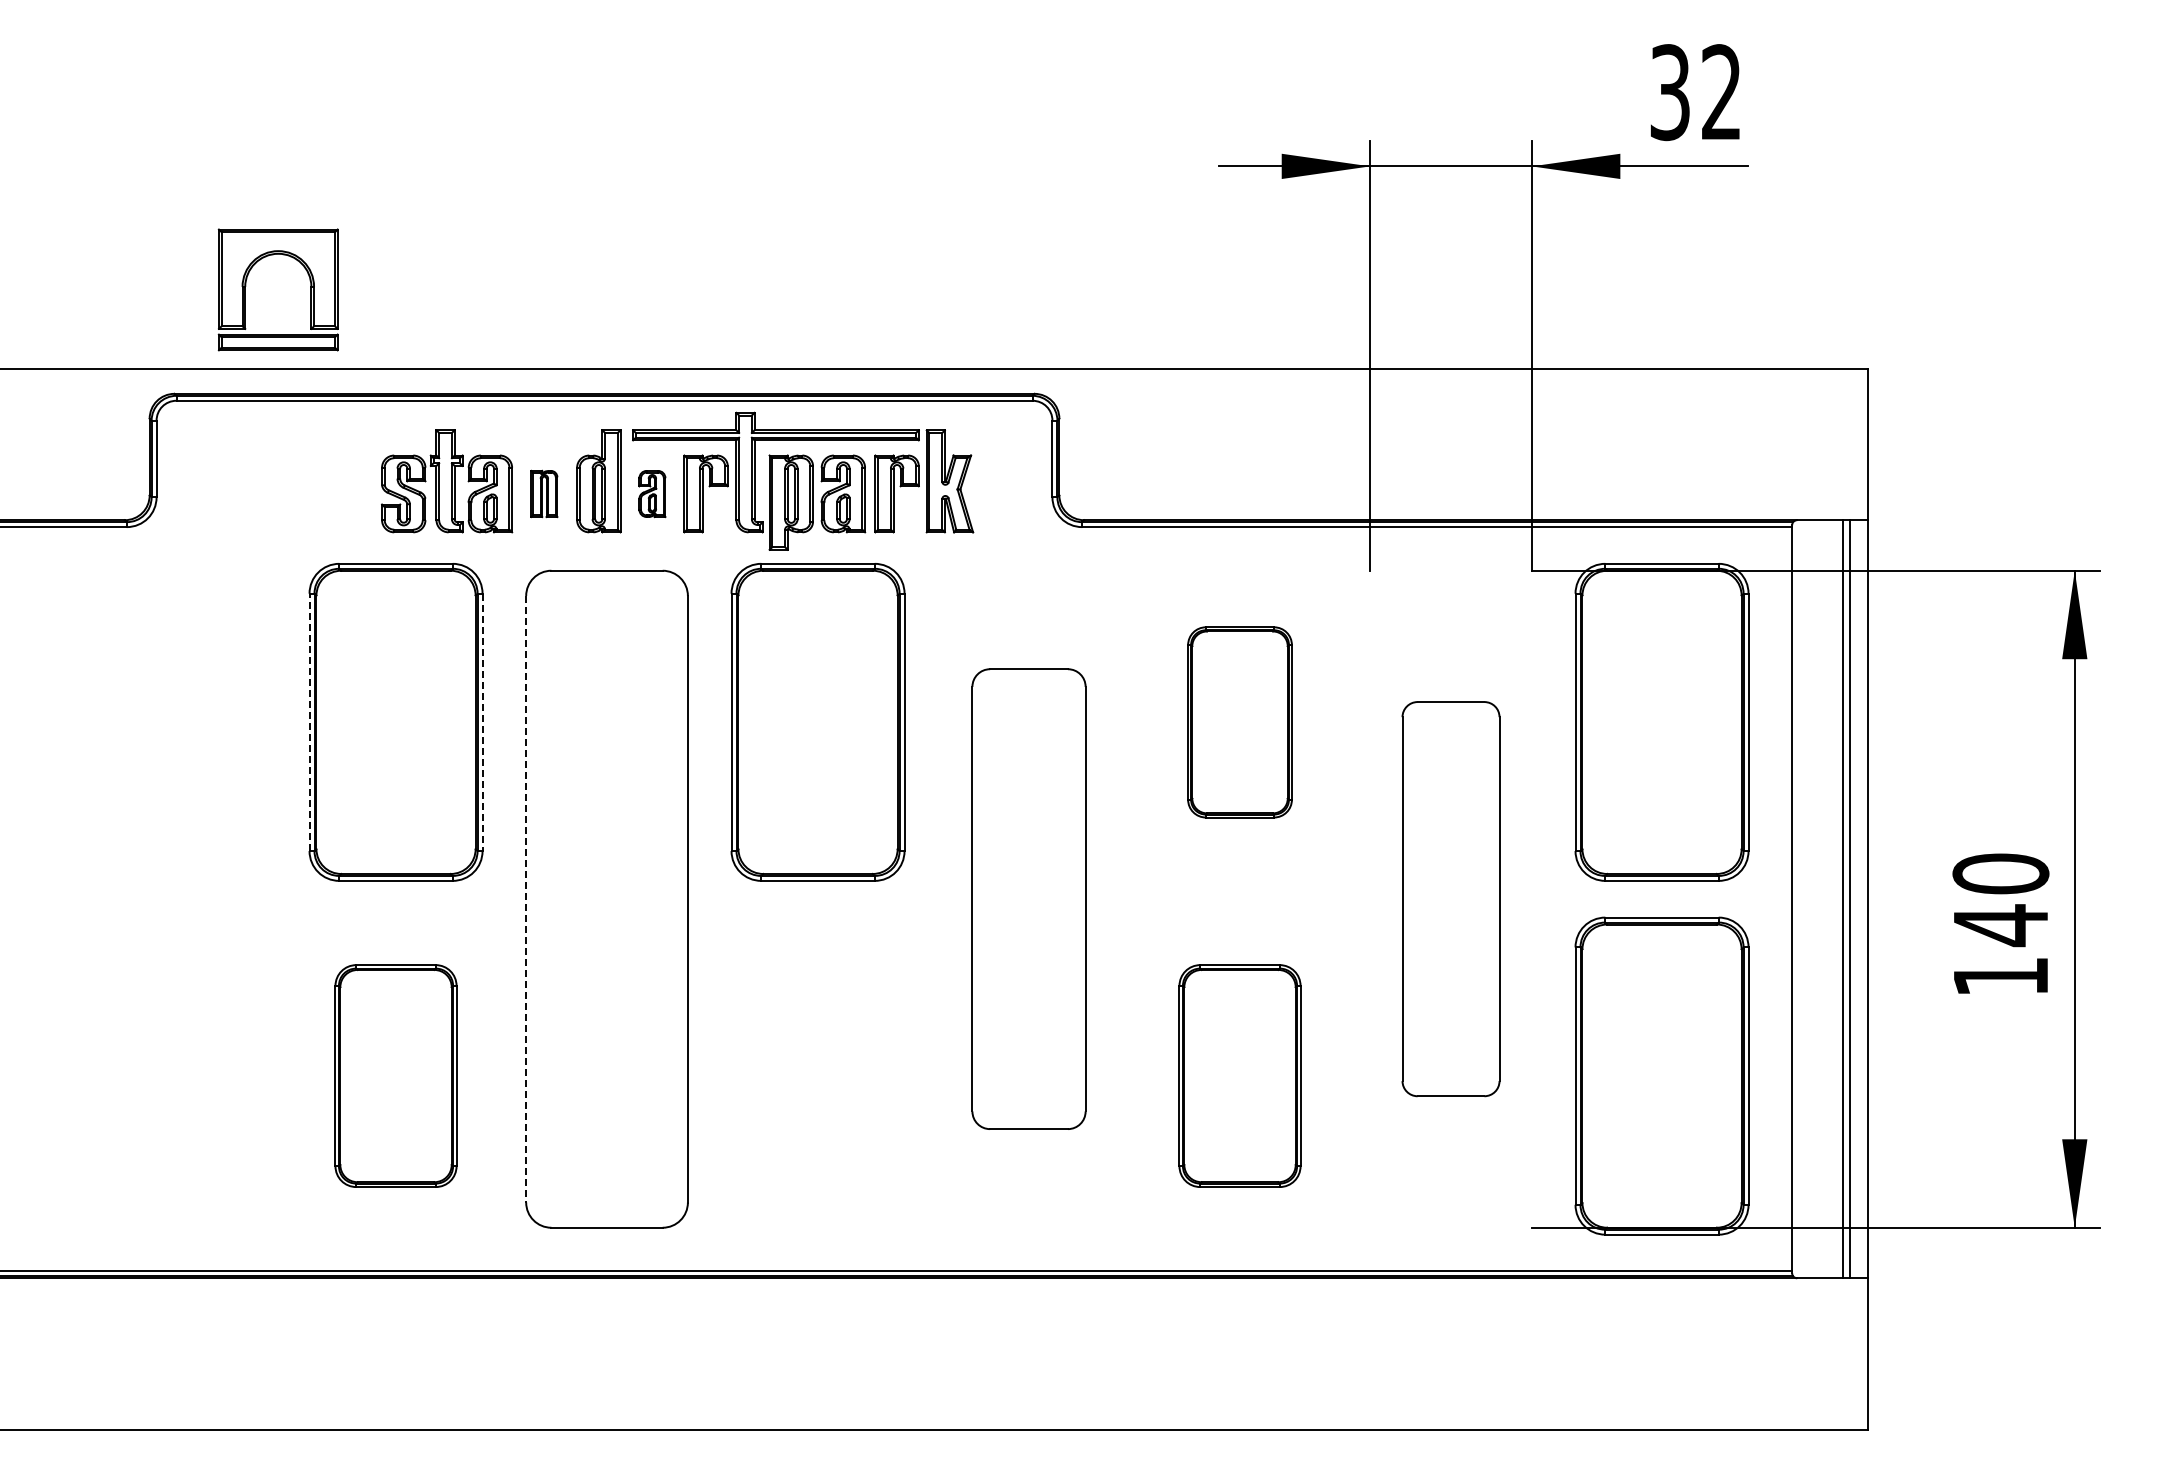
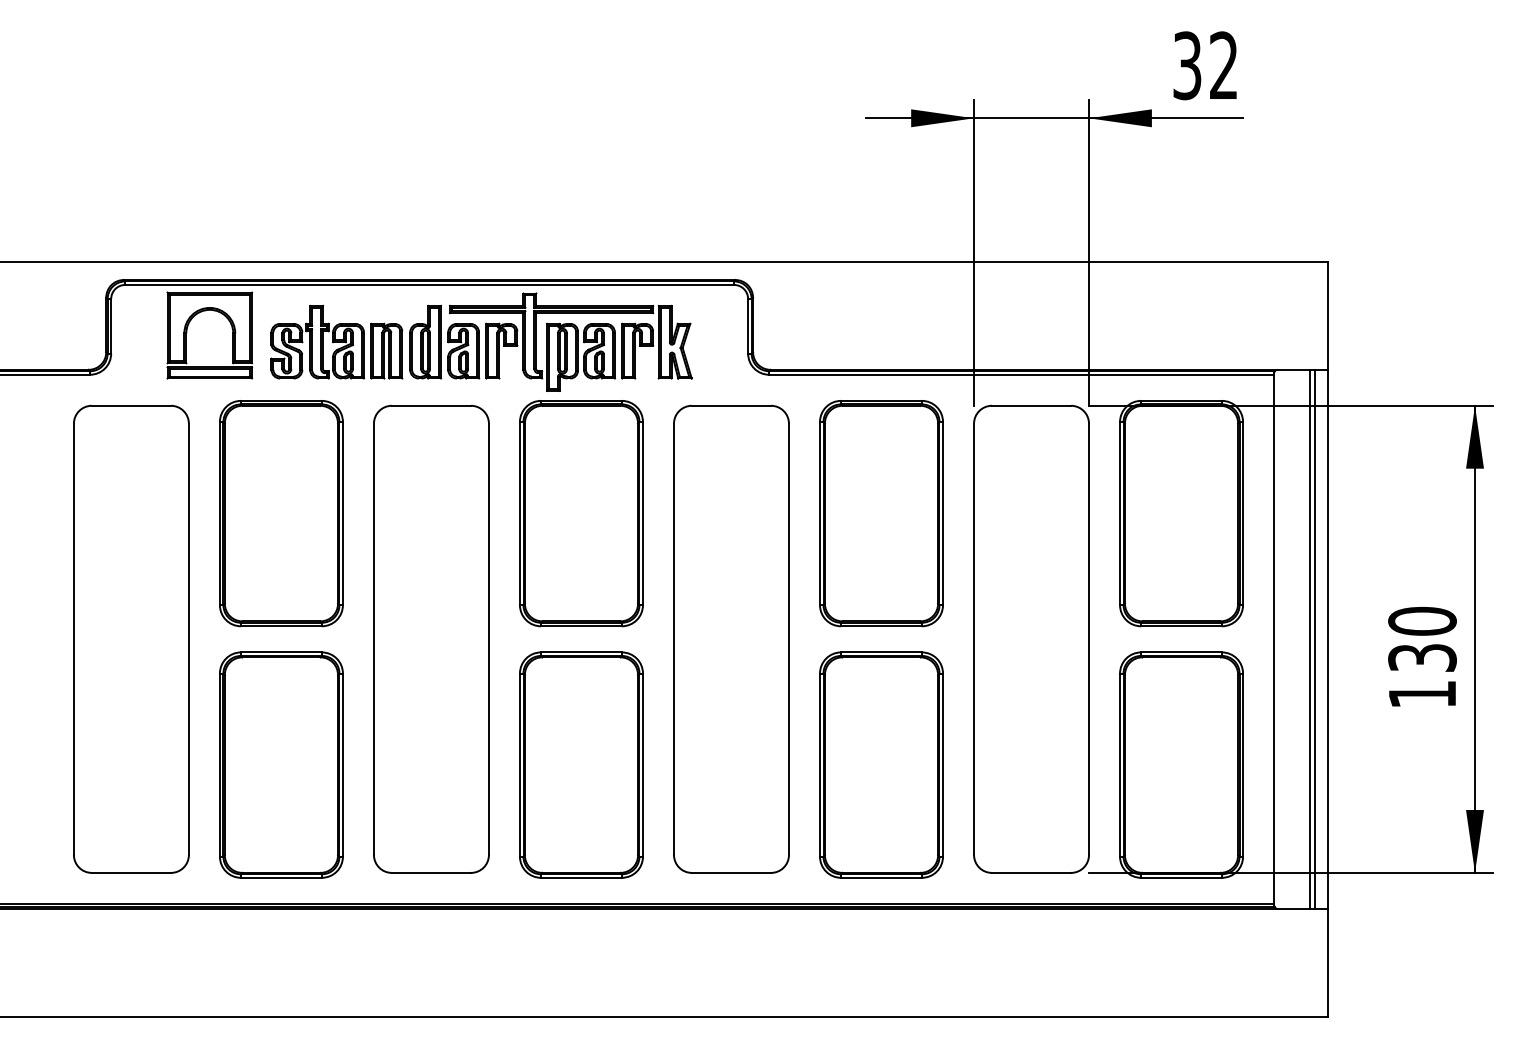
part: (246, 286) -> (187, 333), moved
part: (544, 493) -> (386, 350), size x1.67
part: (652, 493) -> (463, 350), size x1.67
line: (309, 722) -> (219, 513), dashed -> solid
line: (482, 722) -> (342, 513), dashed -> solid
part: (1239, 722) -> (881, 513), size x1.67
part: (184, 898) -> (131, 638), added
part: (1028, 898) -> (731, 638), size x1.43
part: (1450, 898) -> (1031, 638), size x1.67
line: (526, 899) -> (374, 639), dashed -> solid
text: (2000, 925) -> (1422, 658), 140 -> 130
part: (395, 1075) -> (281, 764), size x1.43
part: (817, 1075) -> (581, 764), added
part: (1239, 1075) -> (881, 764), size x1.43

